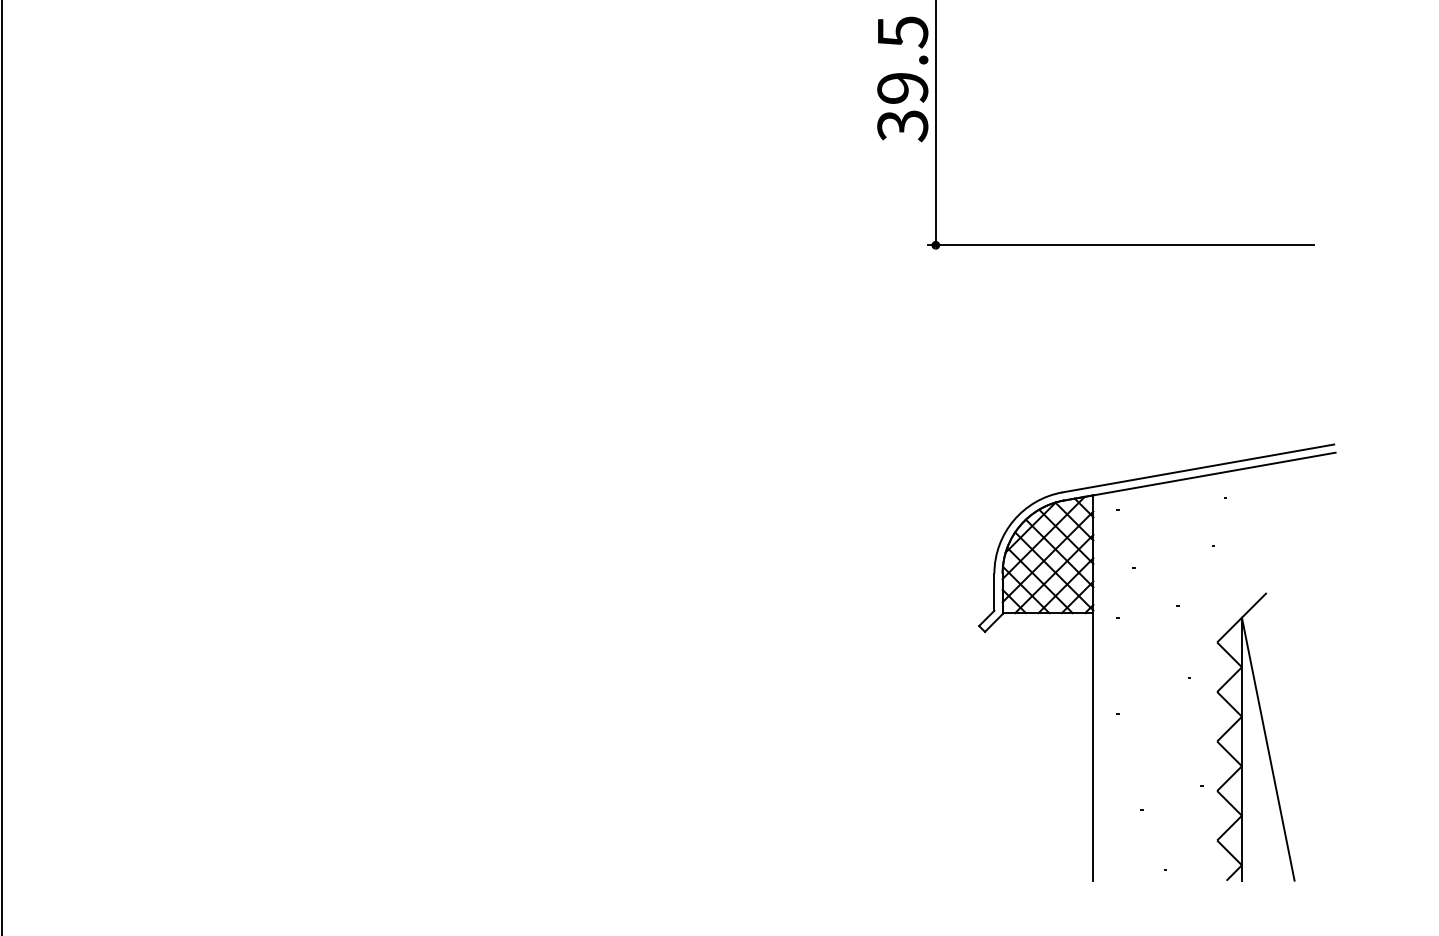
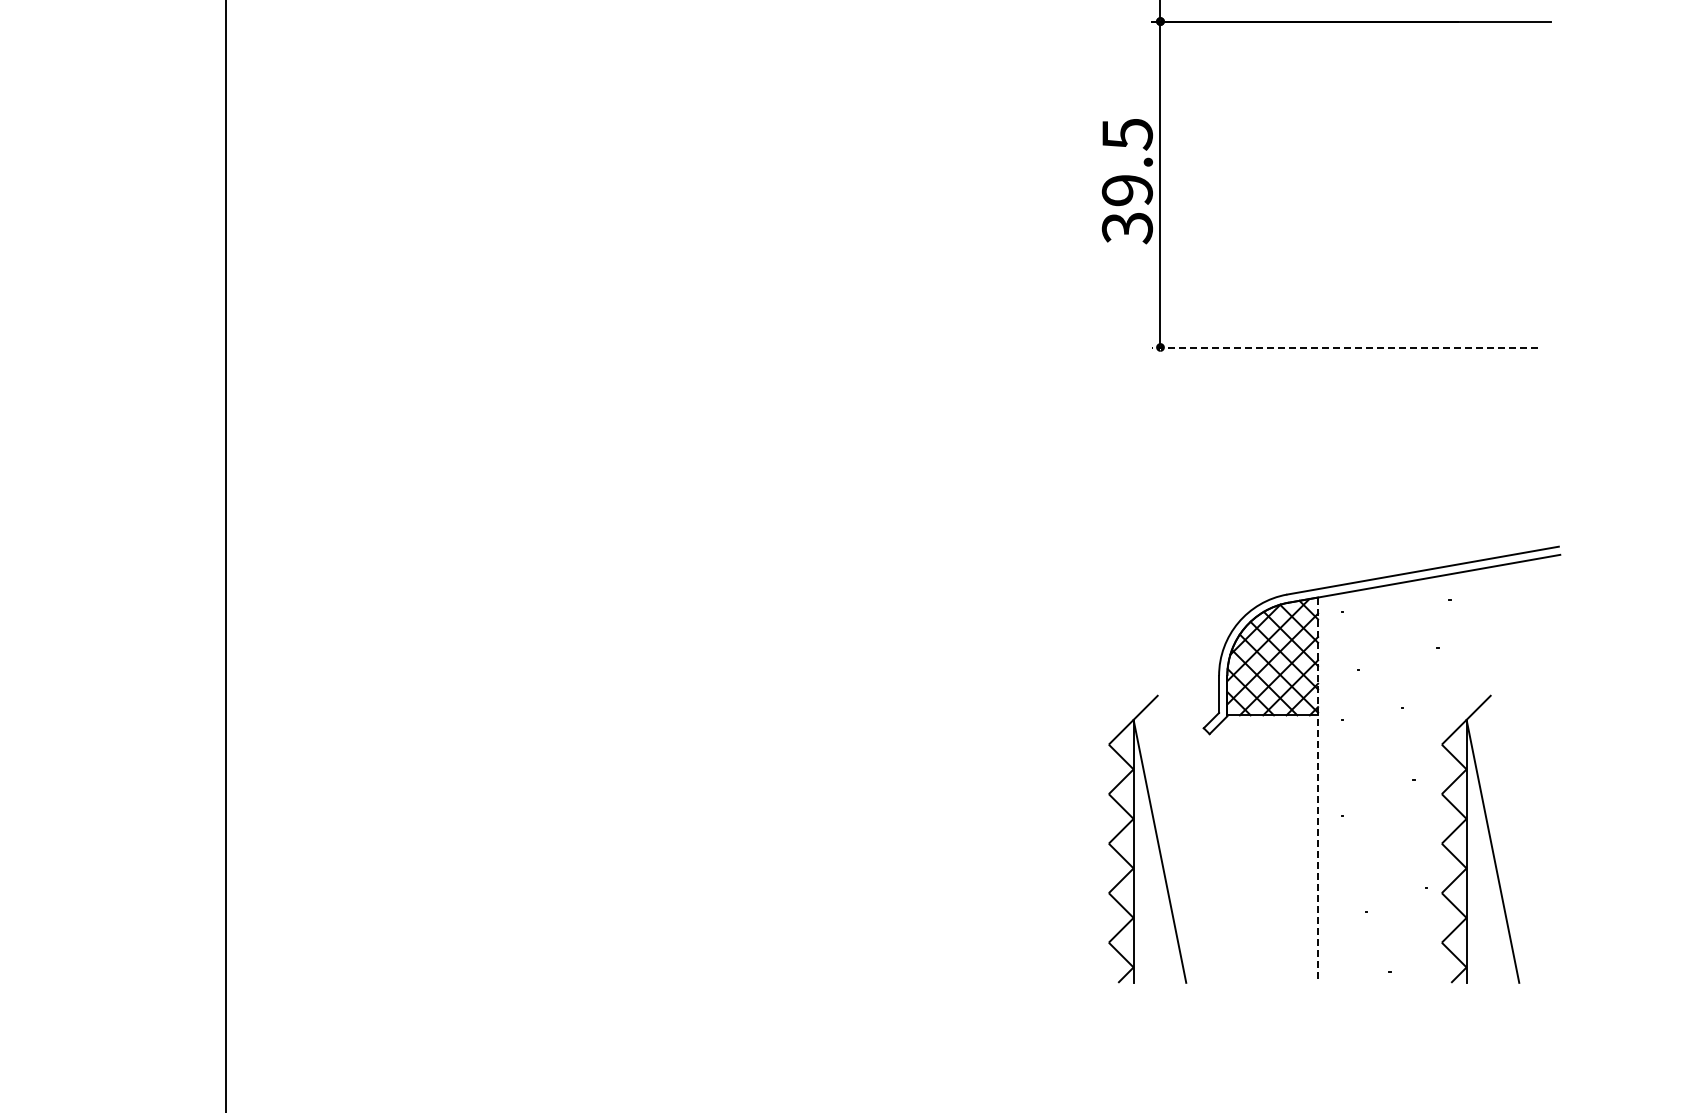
line: (1119, 245) -> (1344, 347), solid -> dashed
line: (1093, 688) -> (1318, 790), solid -> dashed
part: (930, 733) -> (1155, 835), added

